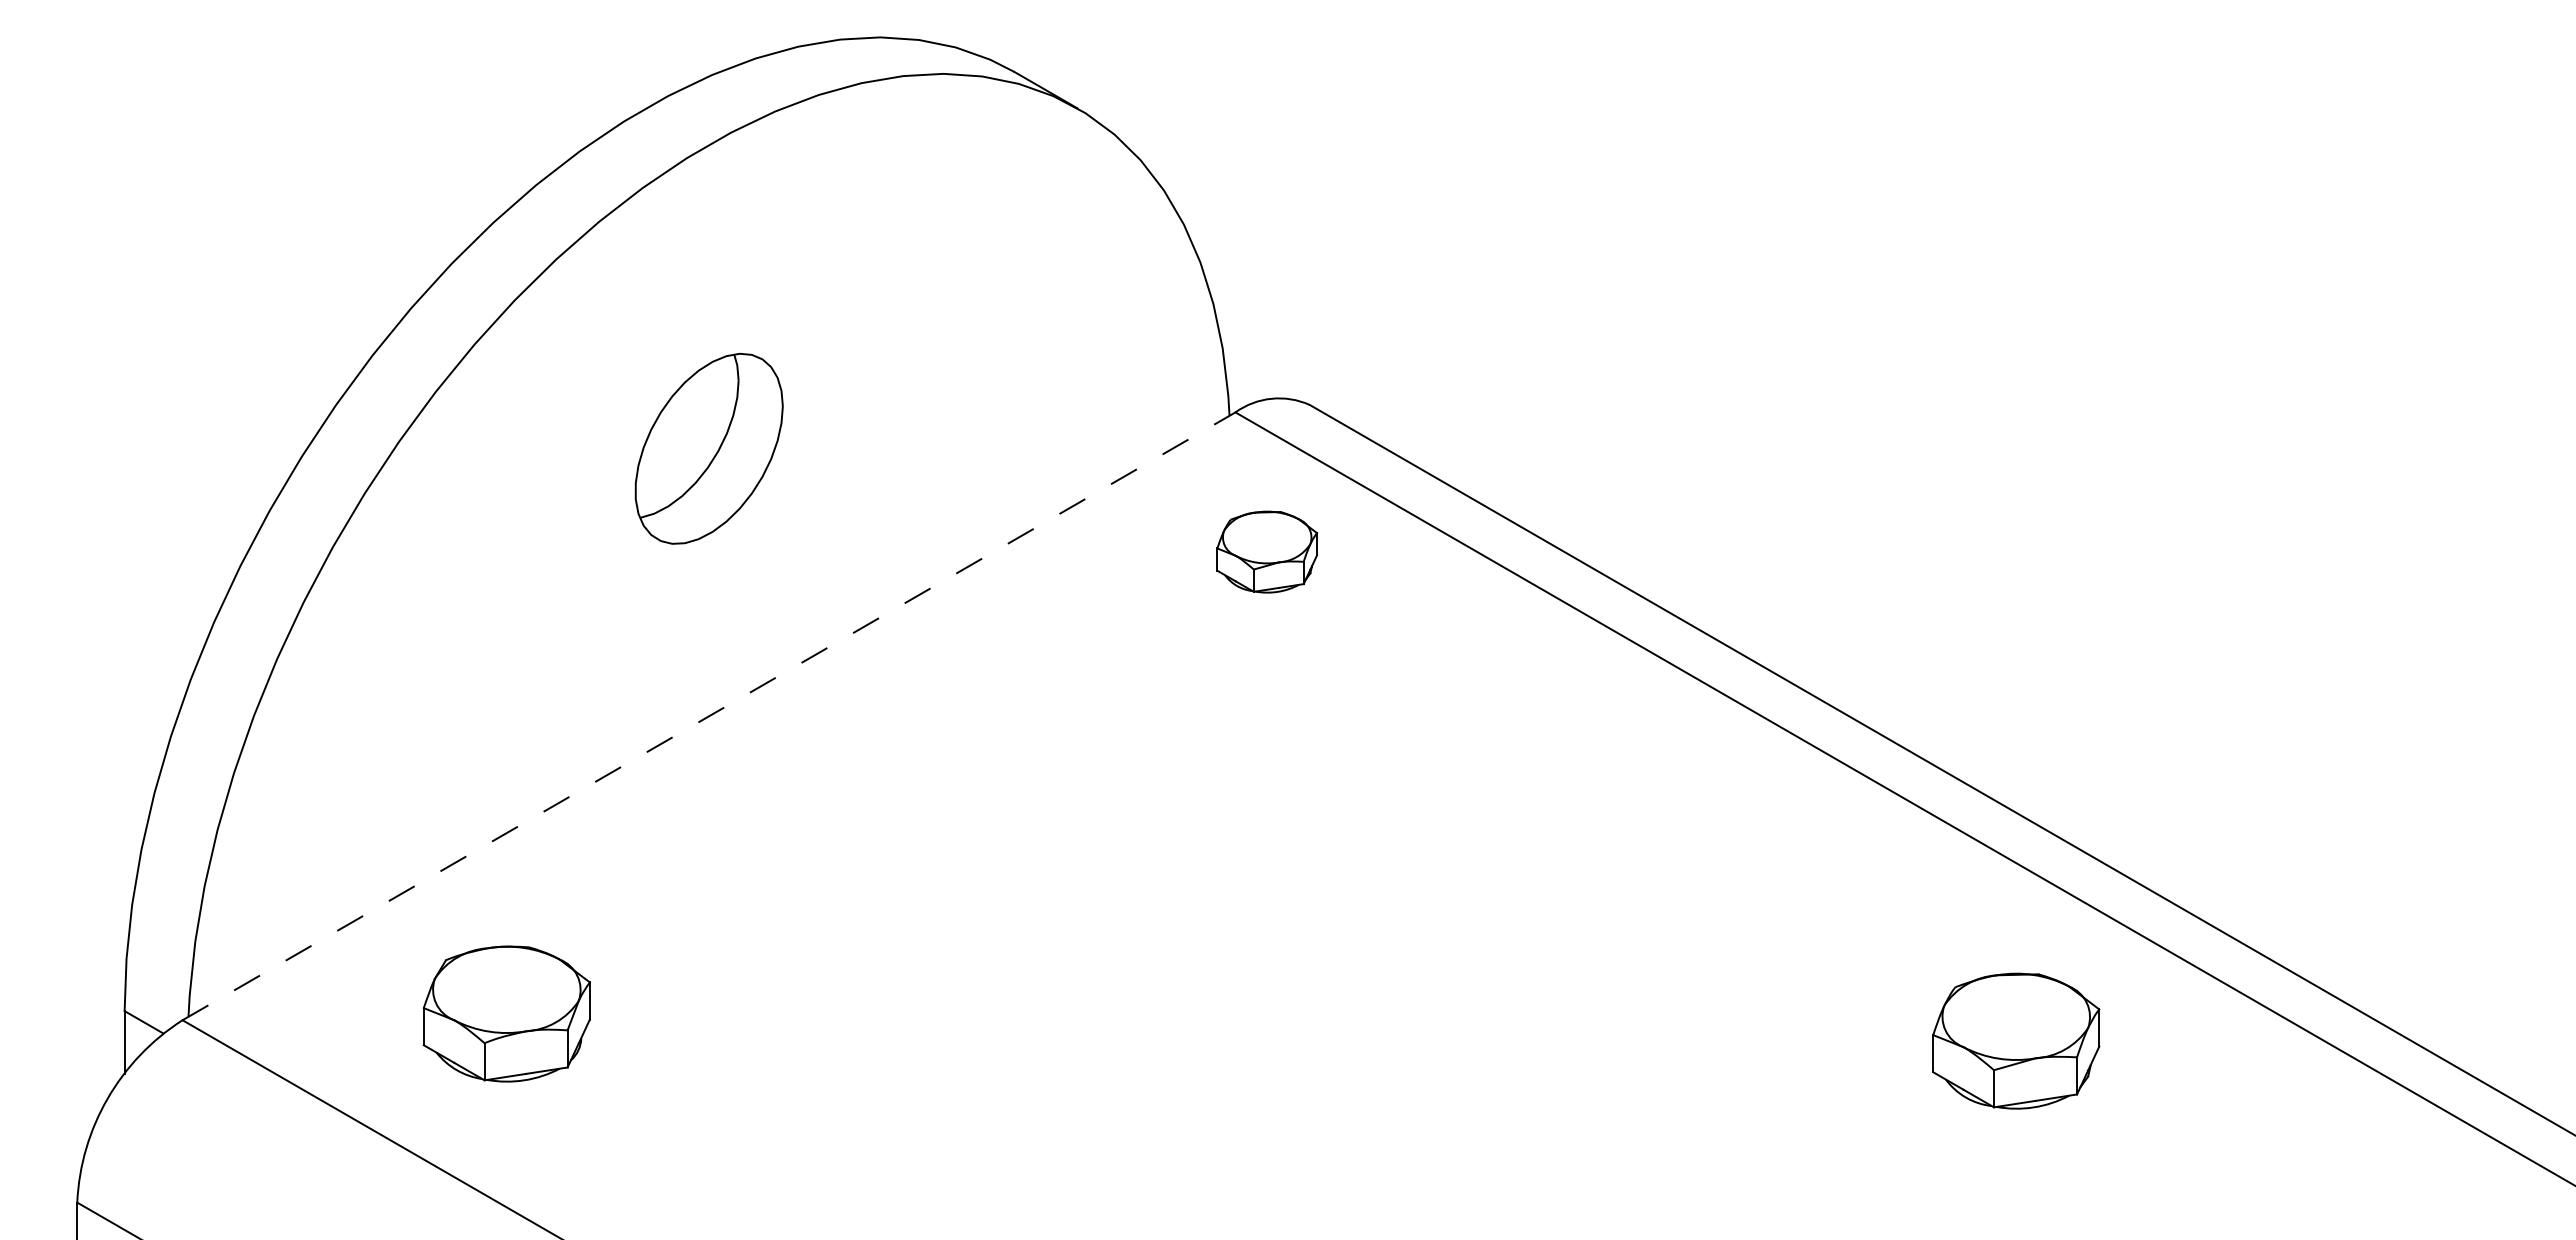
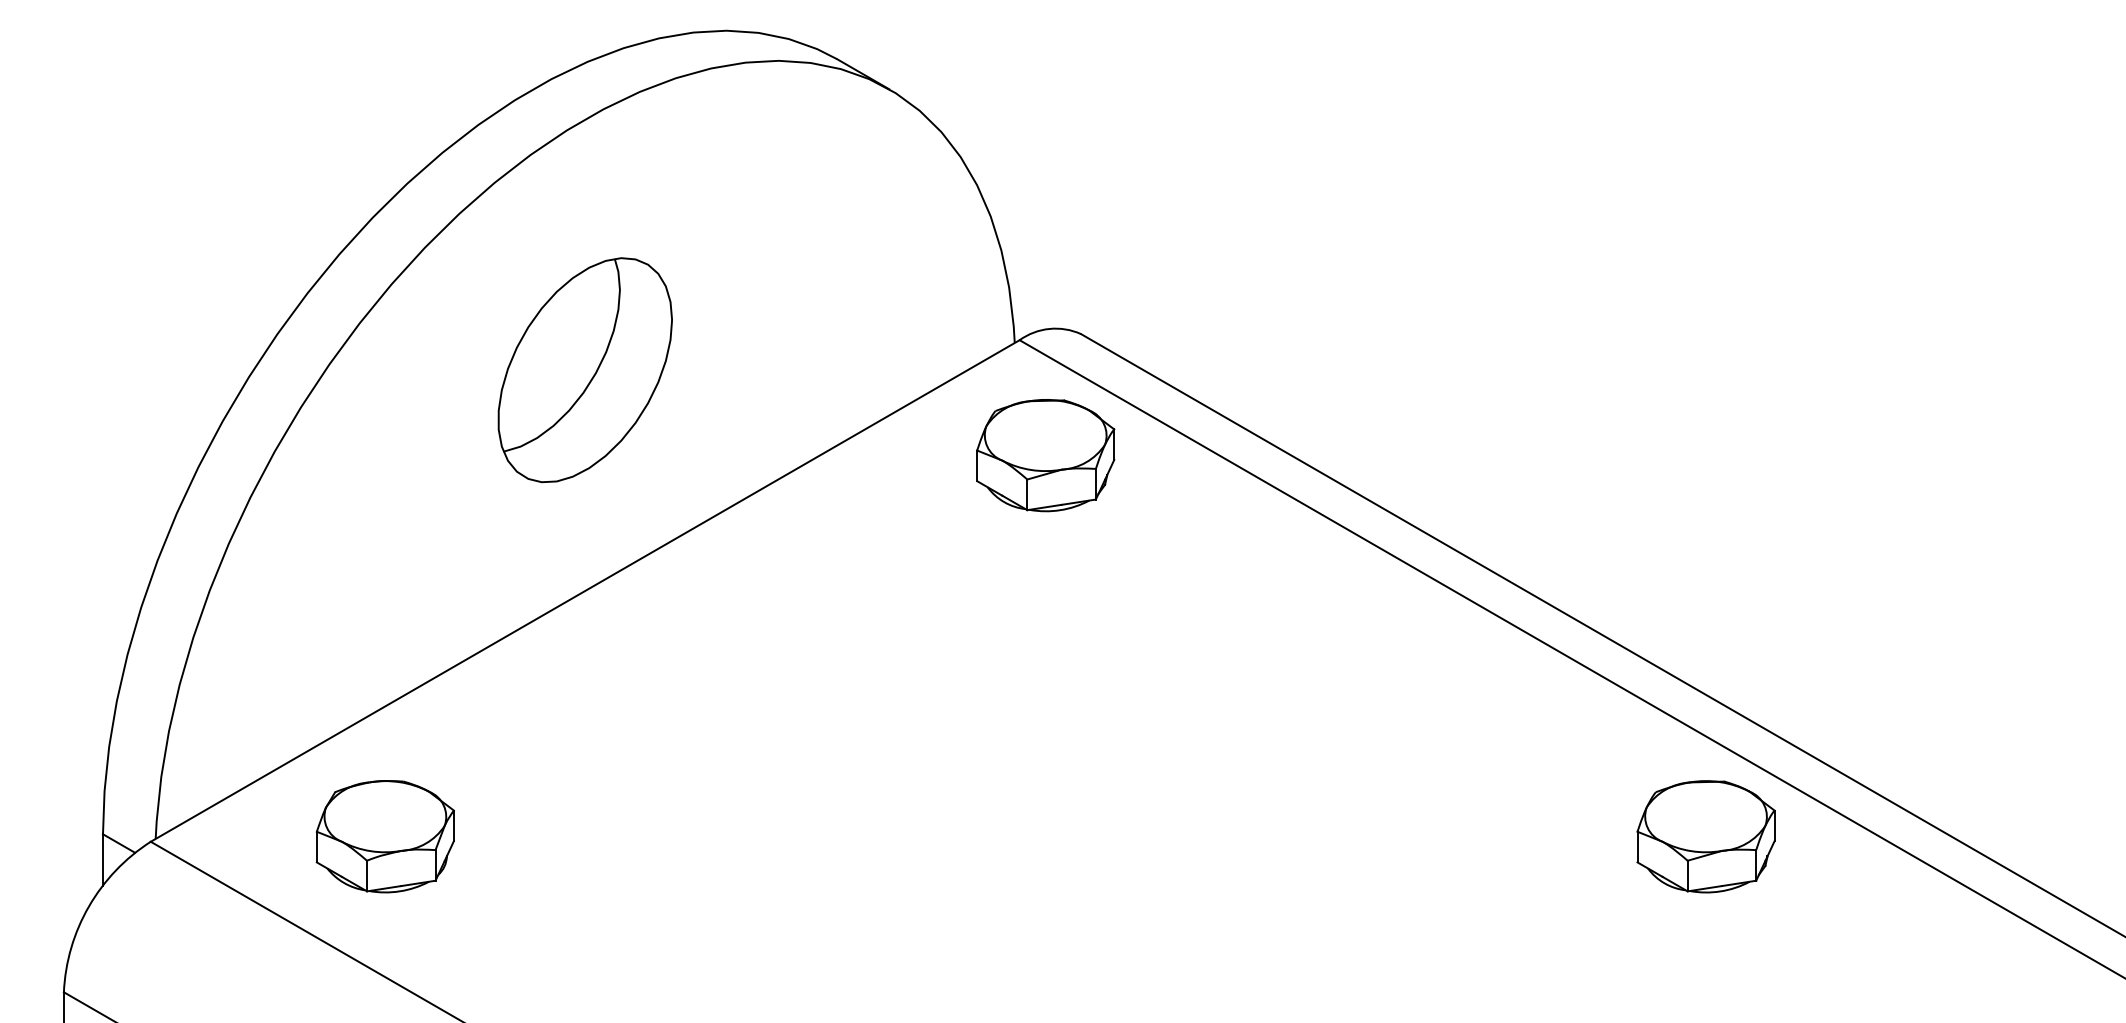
part: (709, 448) -> (585, 369), size x1.43
part: (1267, 551) -> (1046, 454), size x1.67
line: (709, 716) -> (585, 591), dashed -> solid
part: (506, 1013) -> (385, 836), moved
part: (2016, 1040) -> (1706, 836), moved

